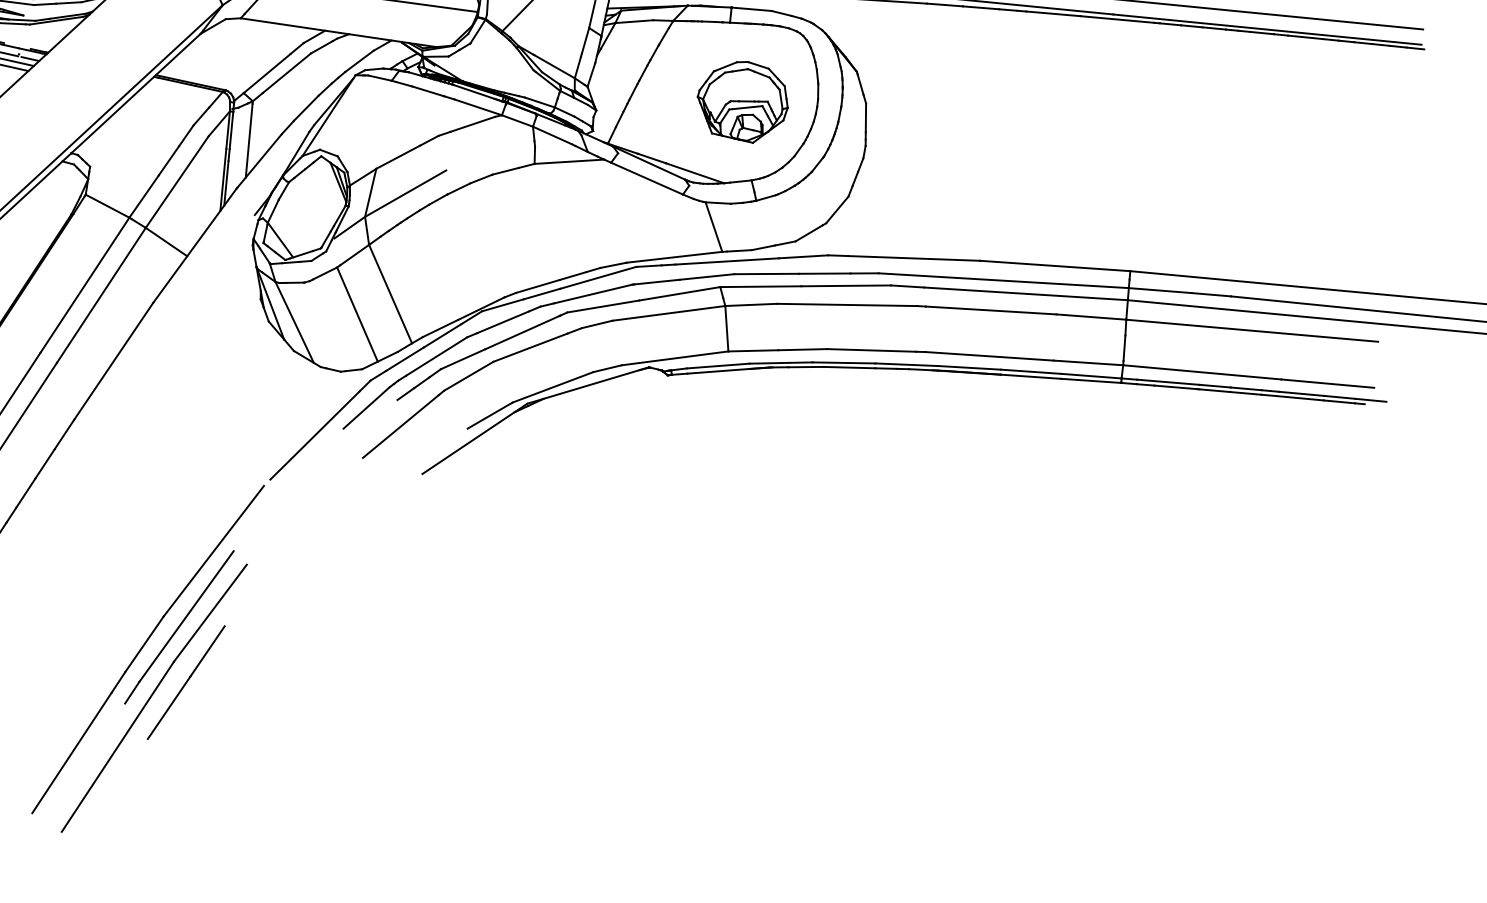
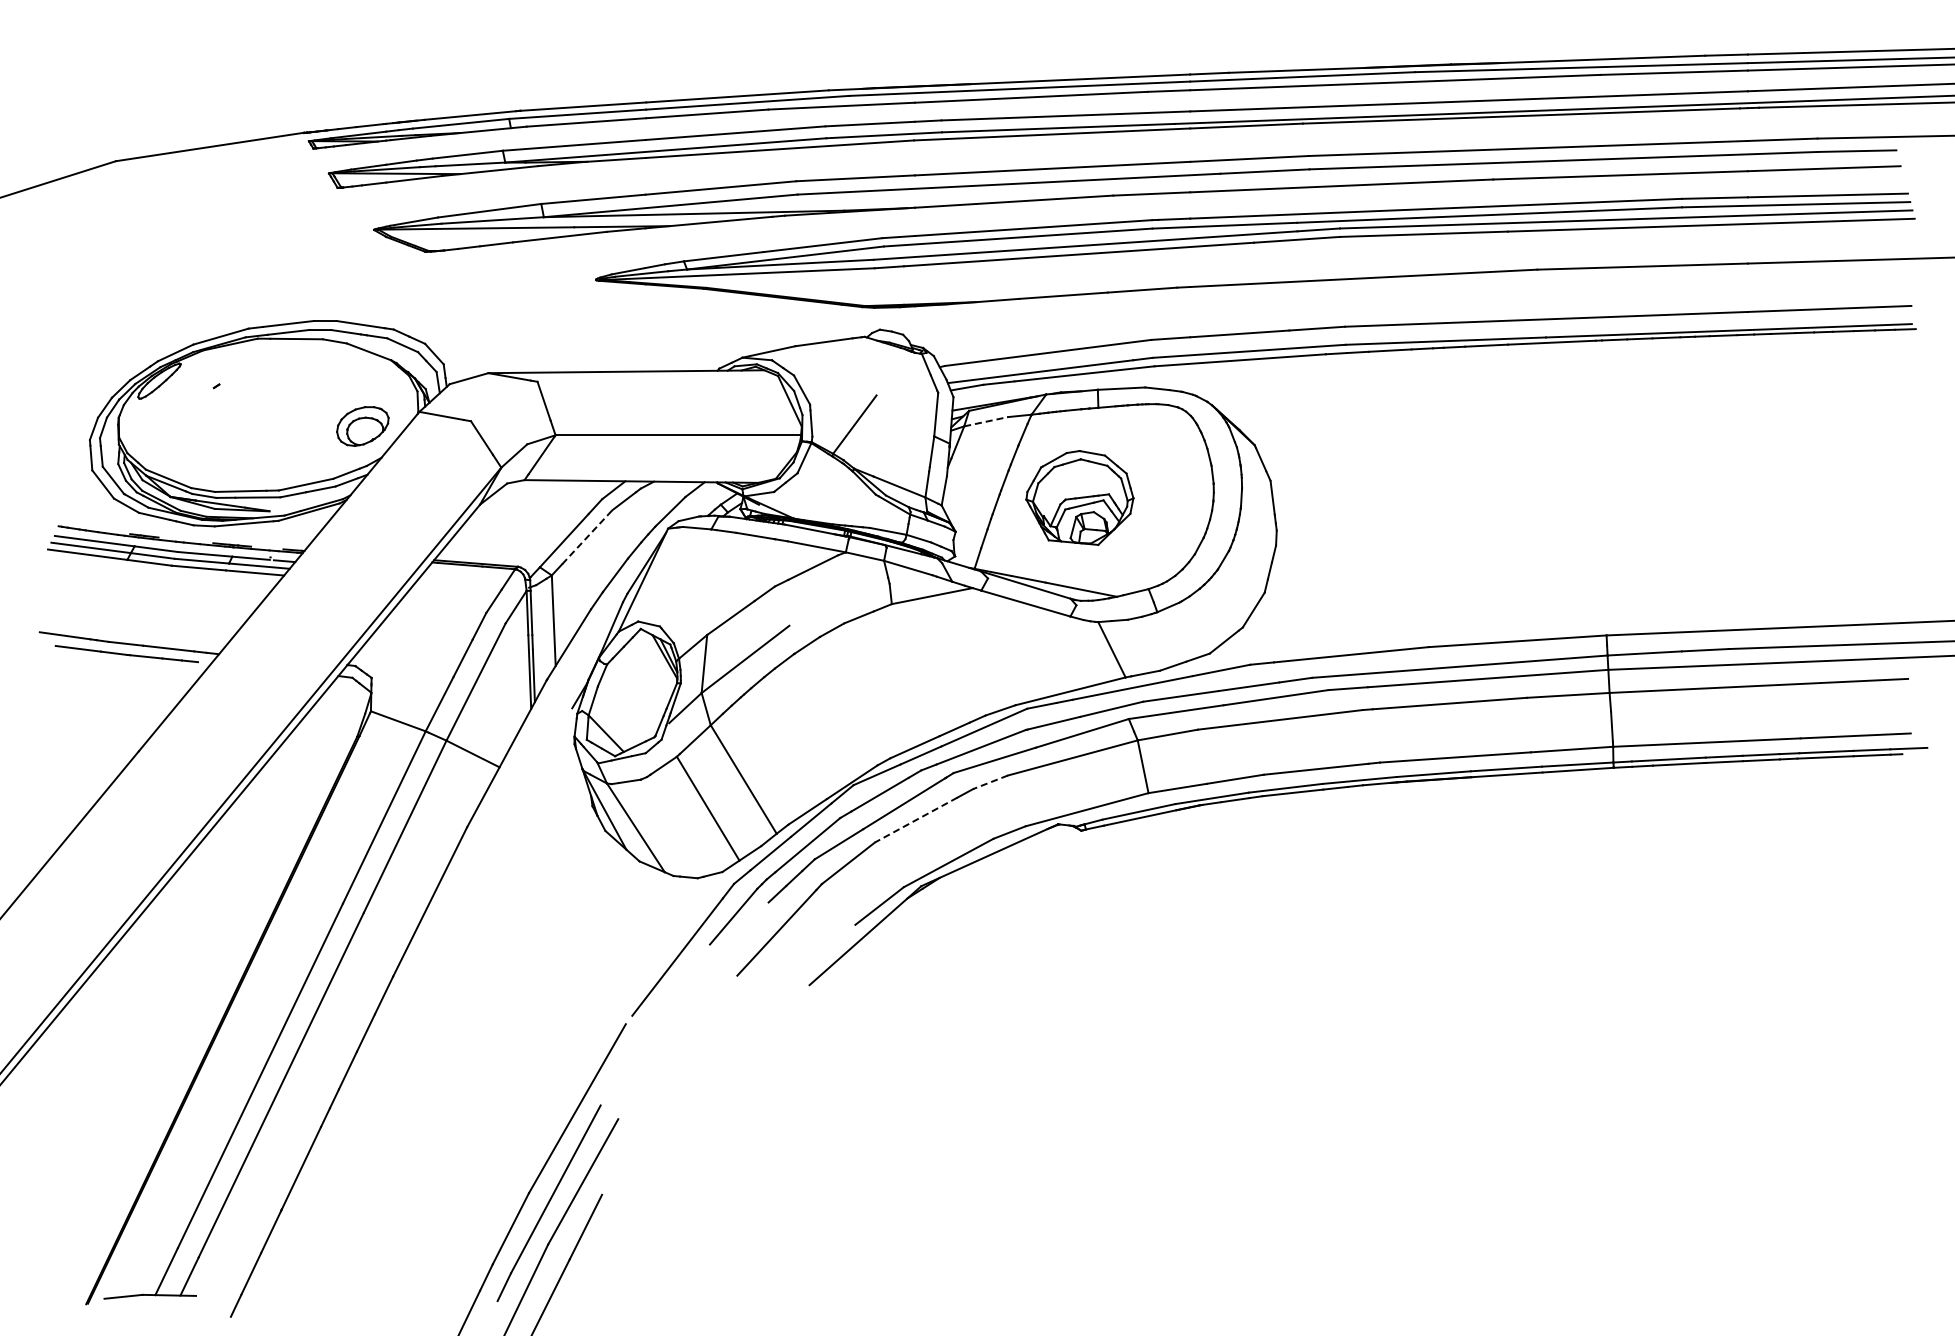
line: (634, 21) -> (986, 421), solid -> dashed
line: (287, 73) -> (587, 537), solid -> dashed
part: (742, 100) -> (1079, 497), moved
line: (597, 324) -> (990, 782), solid -> dashed
line: (530, 348) -> (916, 820), solid -> dashed

